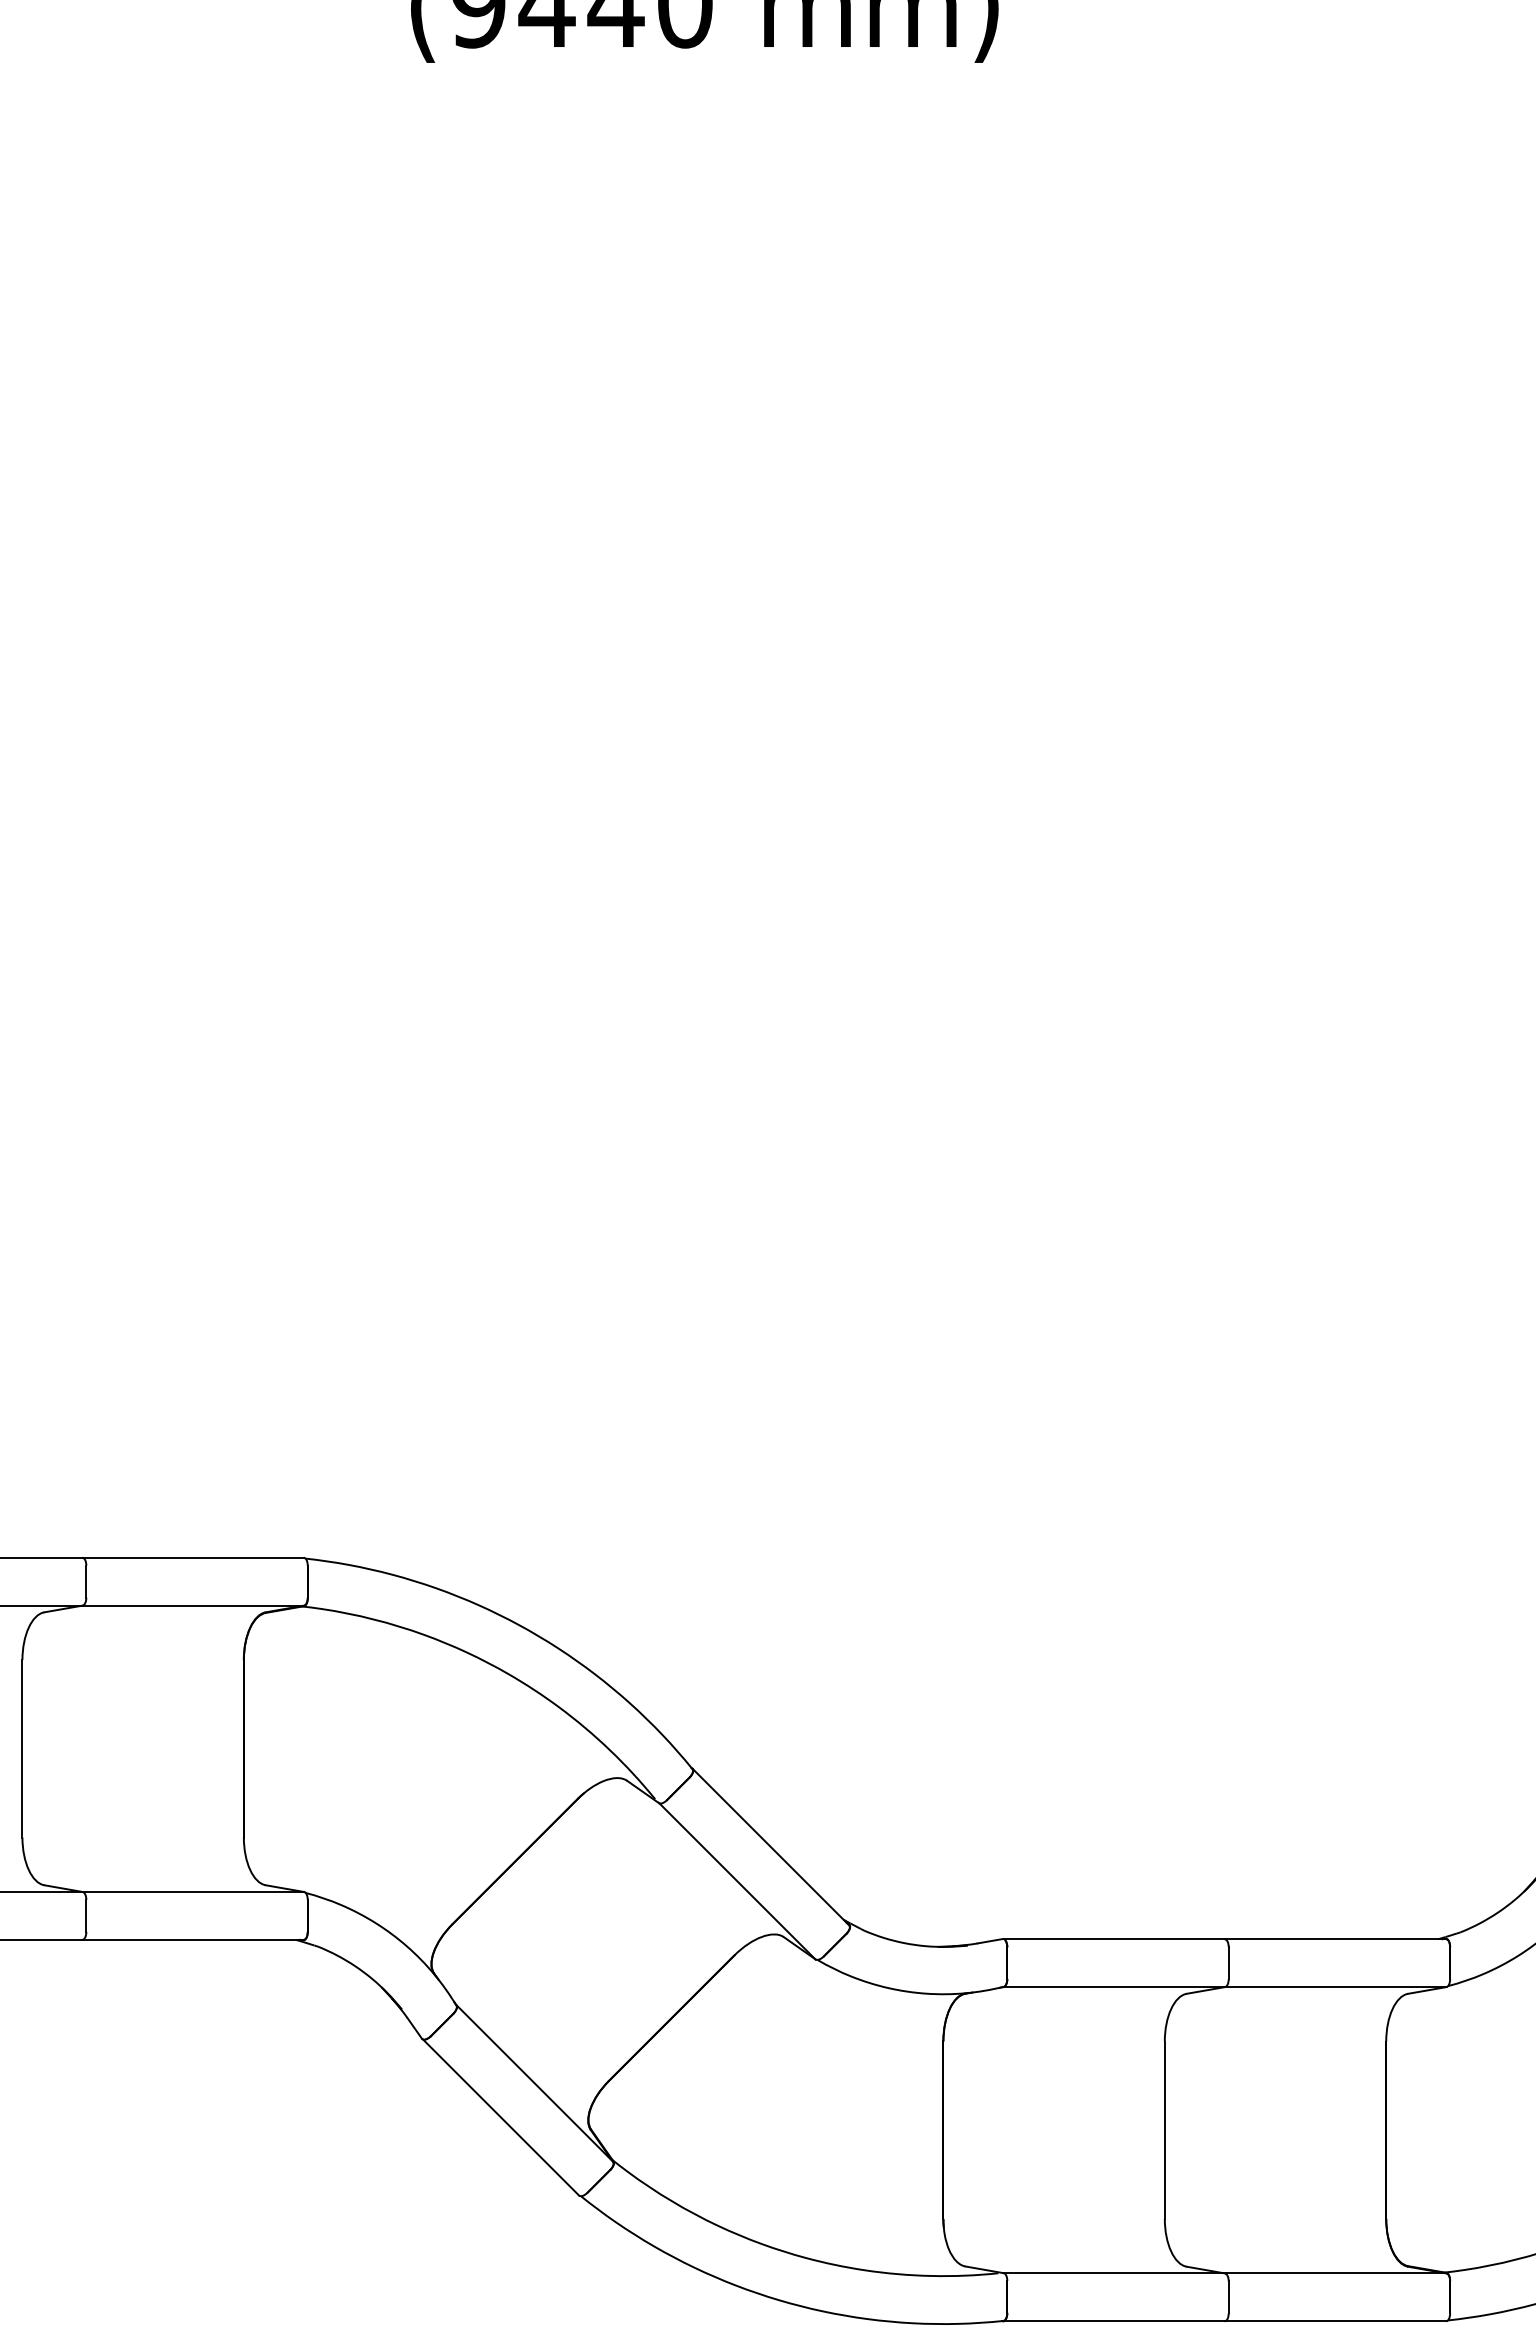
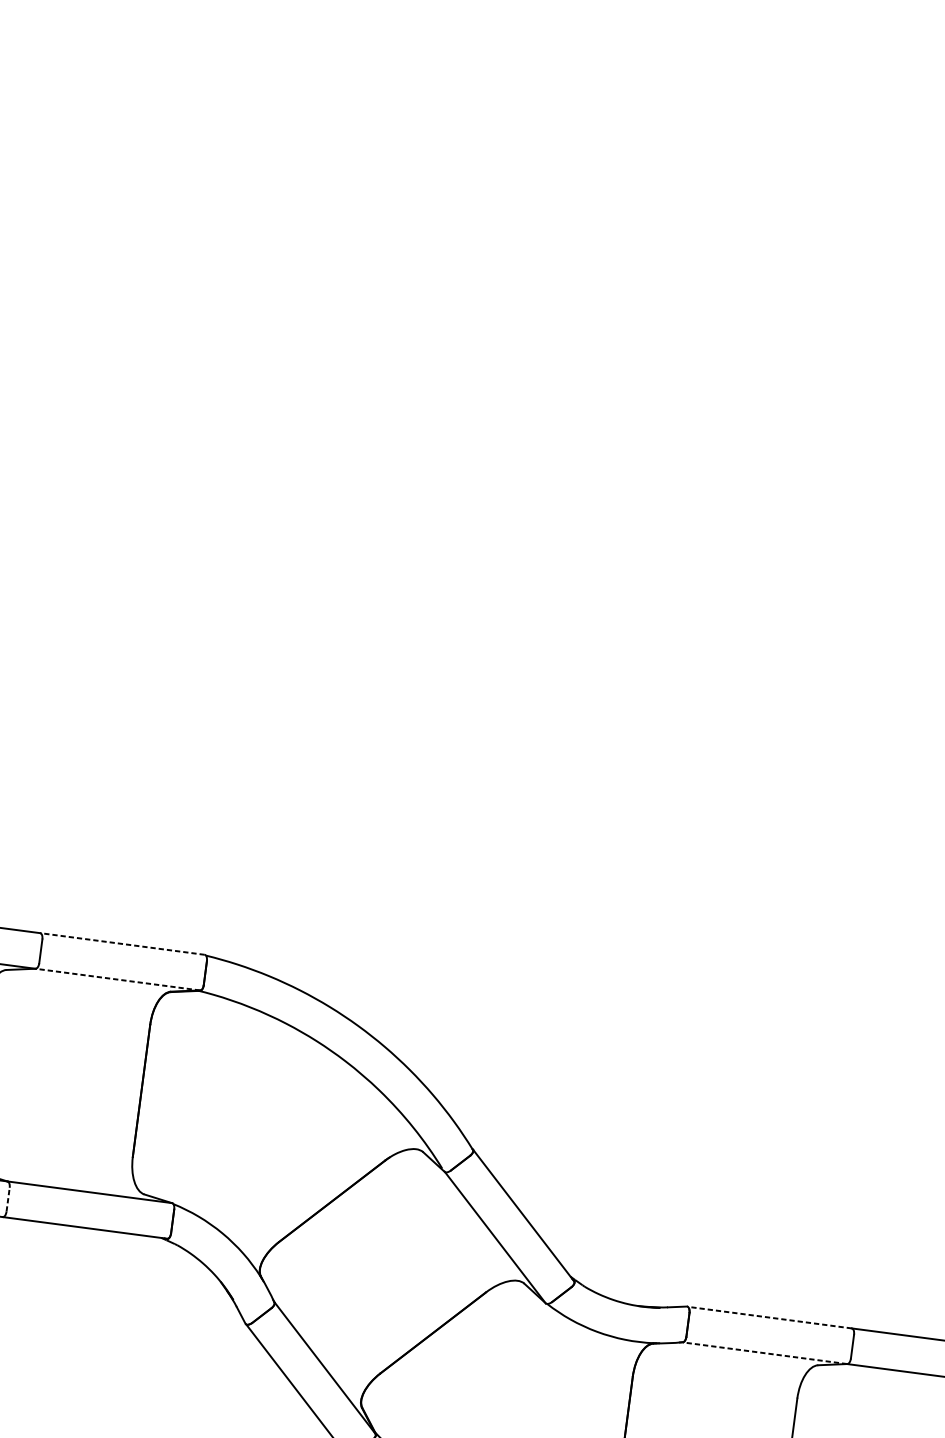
line: (193, 1557) -> (122, 943), solid -> dashed
line: (193, 1605) -> (118, 979), solid -> dashed
line: (86, 1915) -> (8, 1199), solid -> dashed
line: (1113, 1939) -> (769, 1317), solid -> dashed
line: (1113, 1987) -> (764, 1353), solid -> dashed

